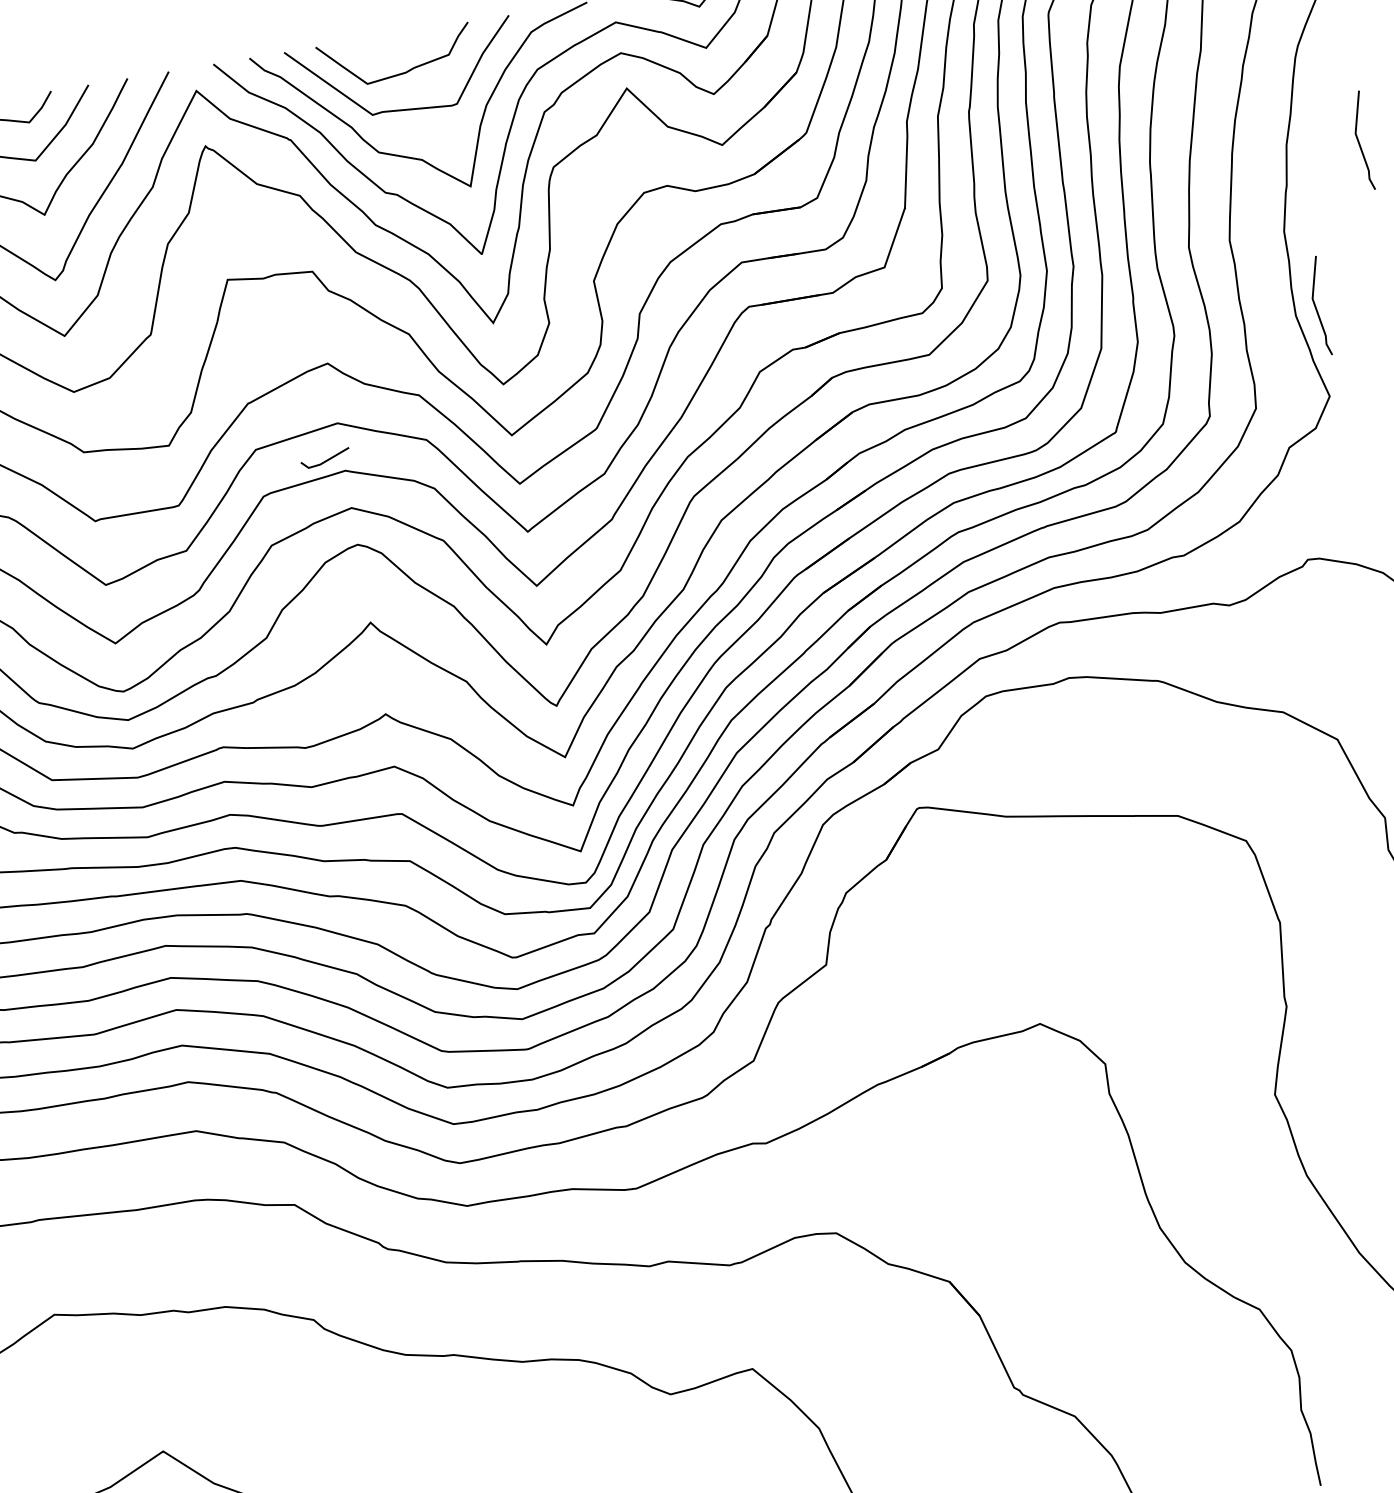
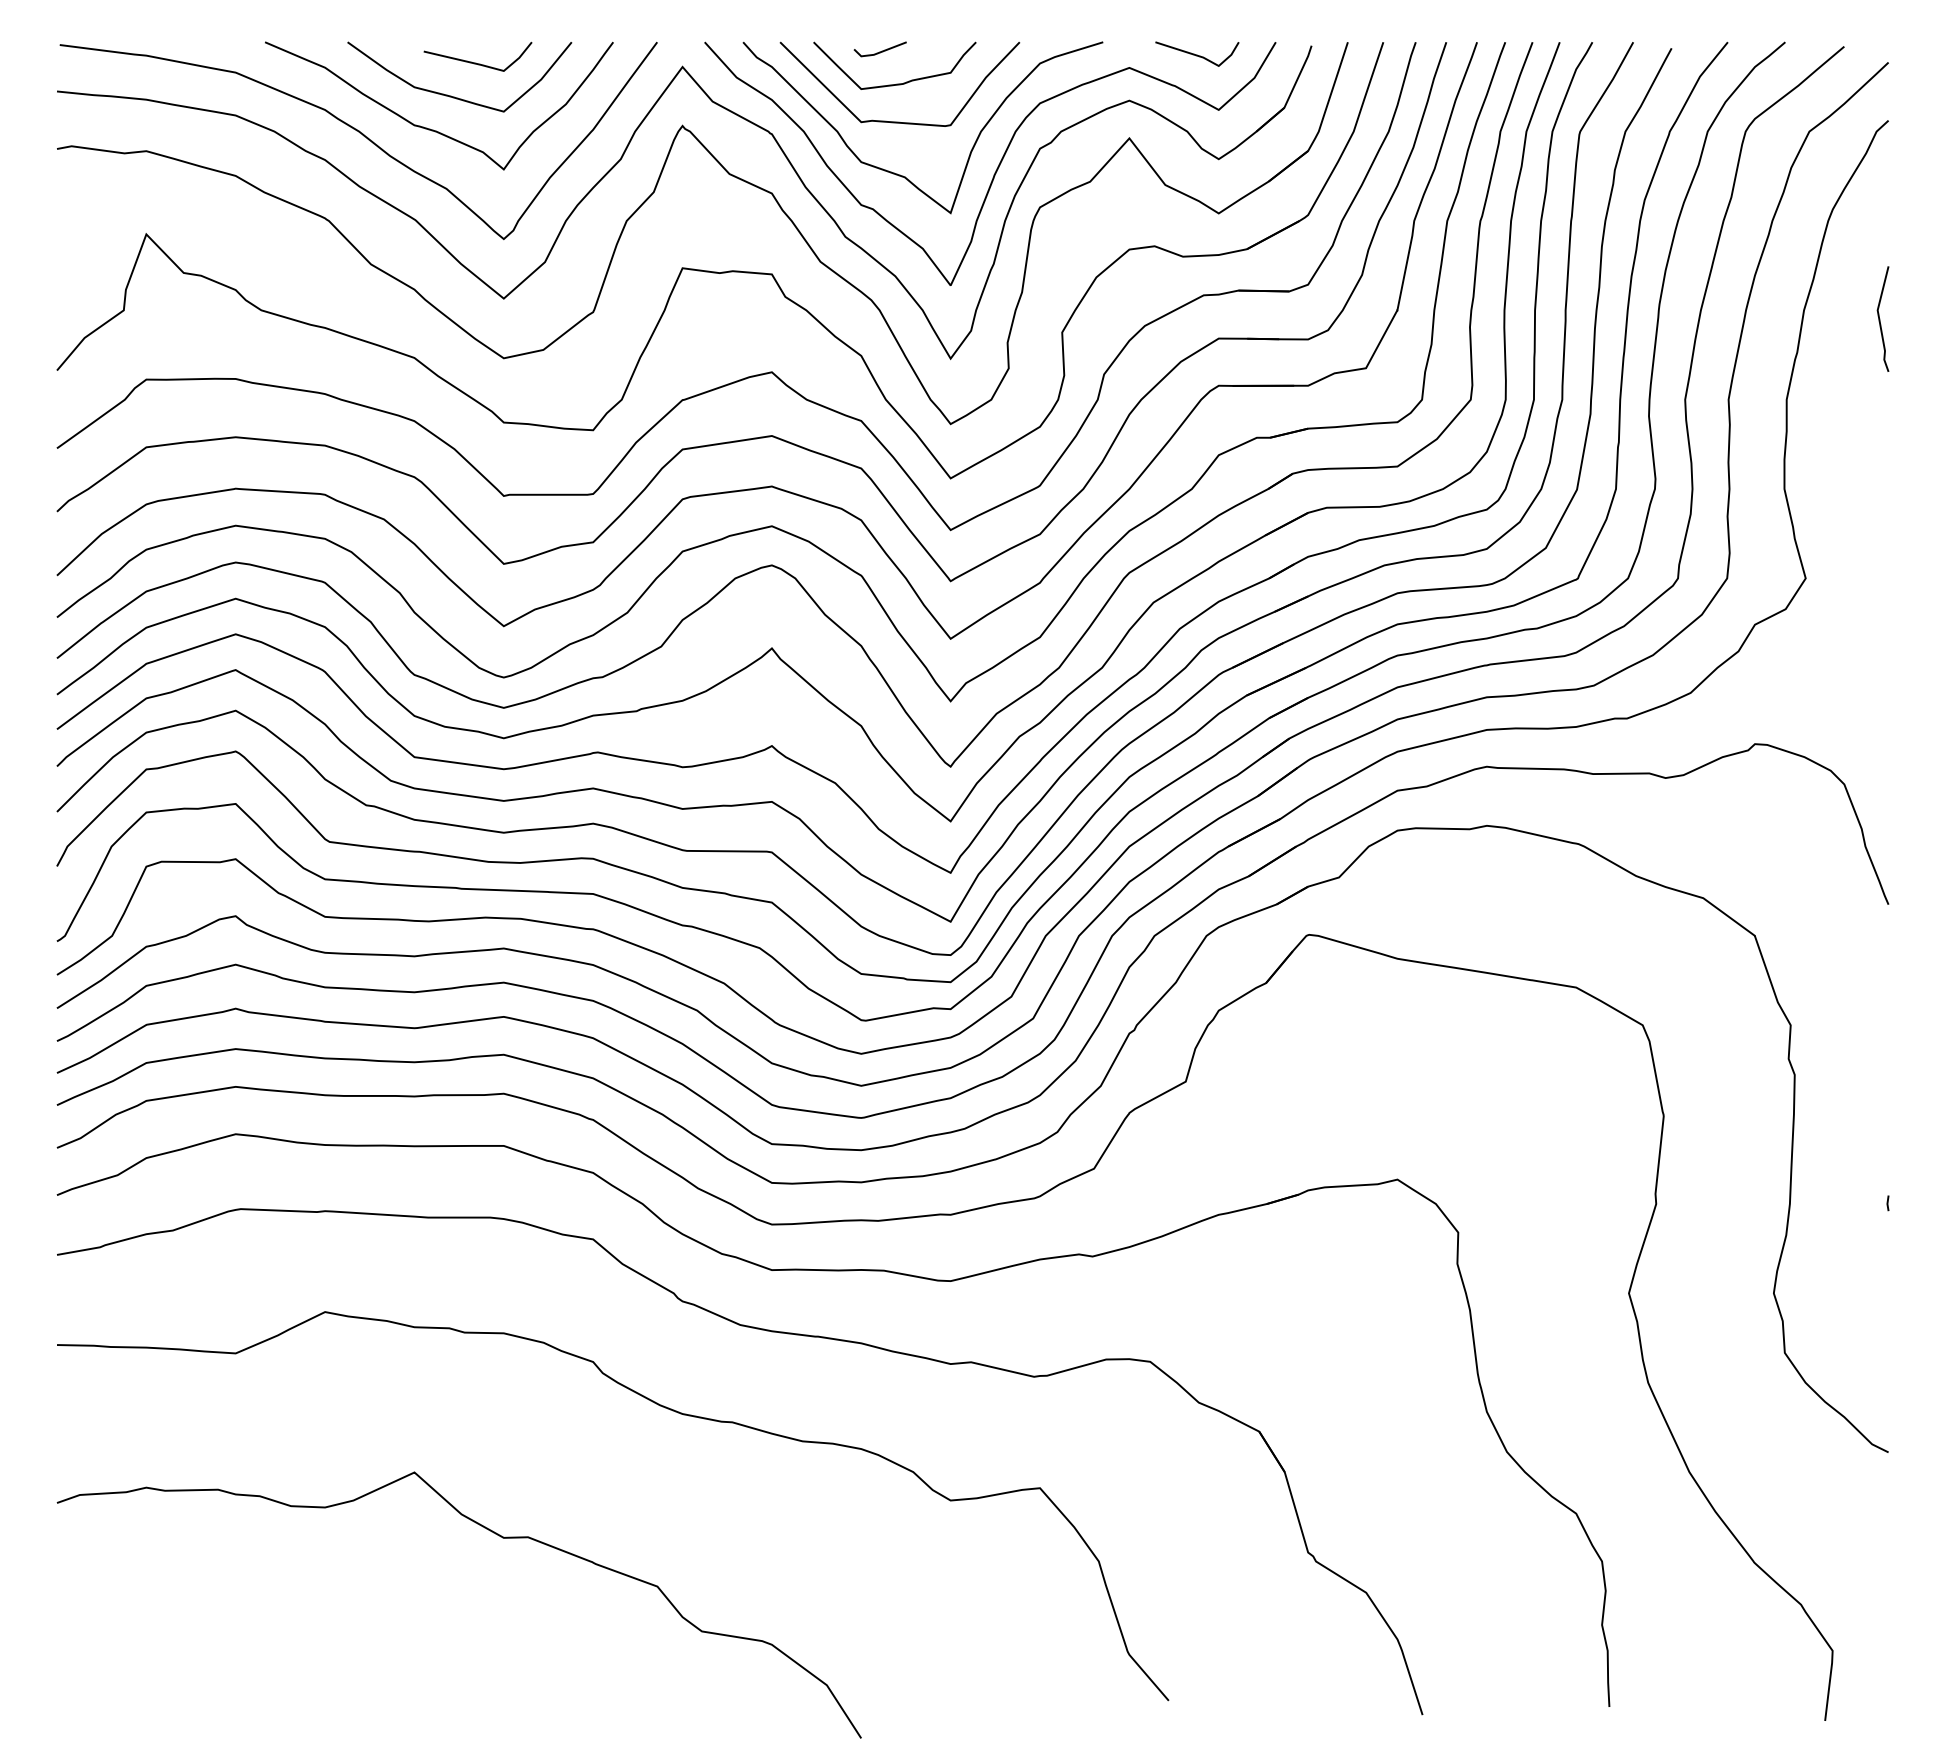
line: (1316, 306) -> (1807, 482), removed
line: (325, 460) -> (879, 51), moved

